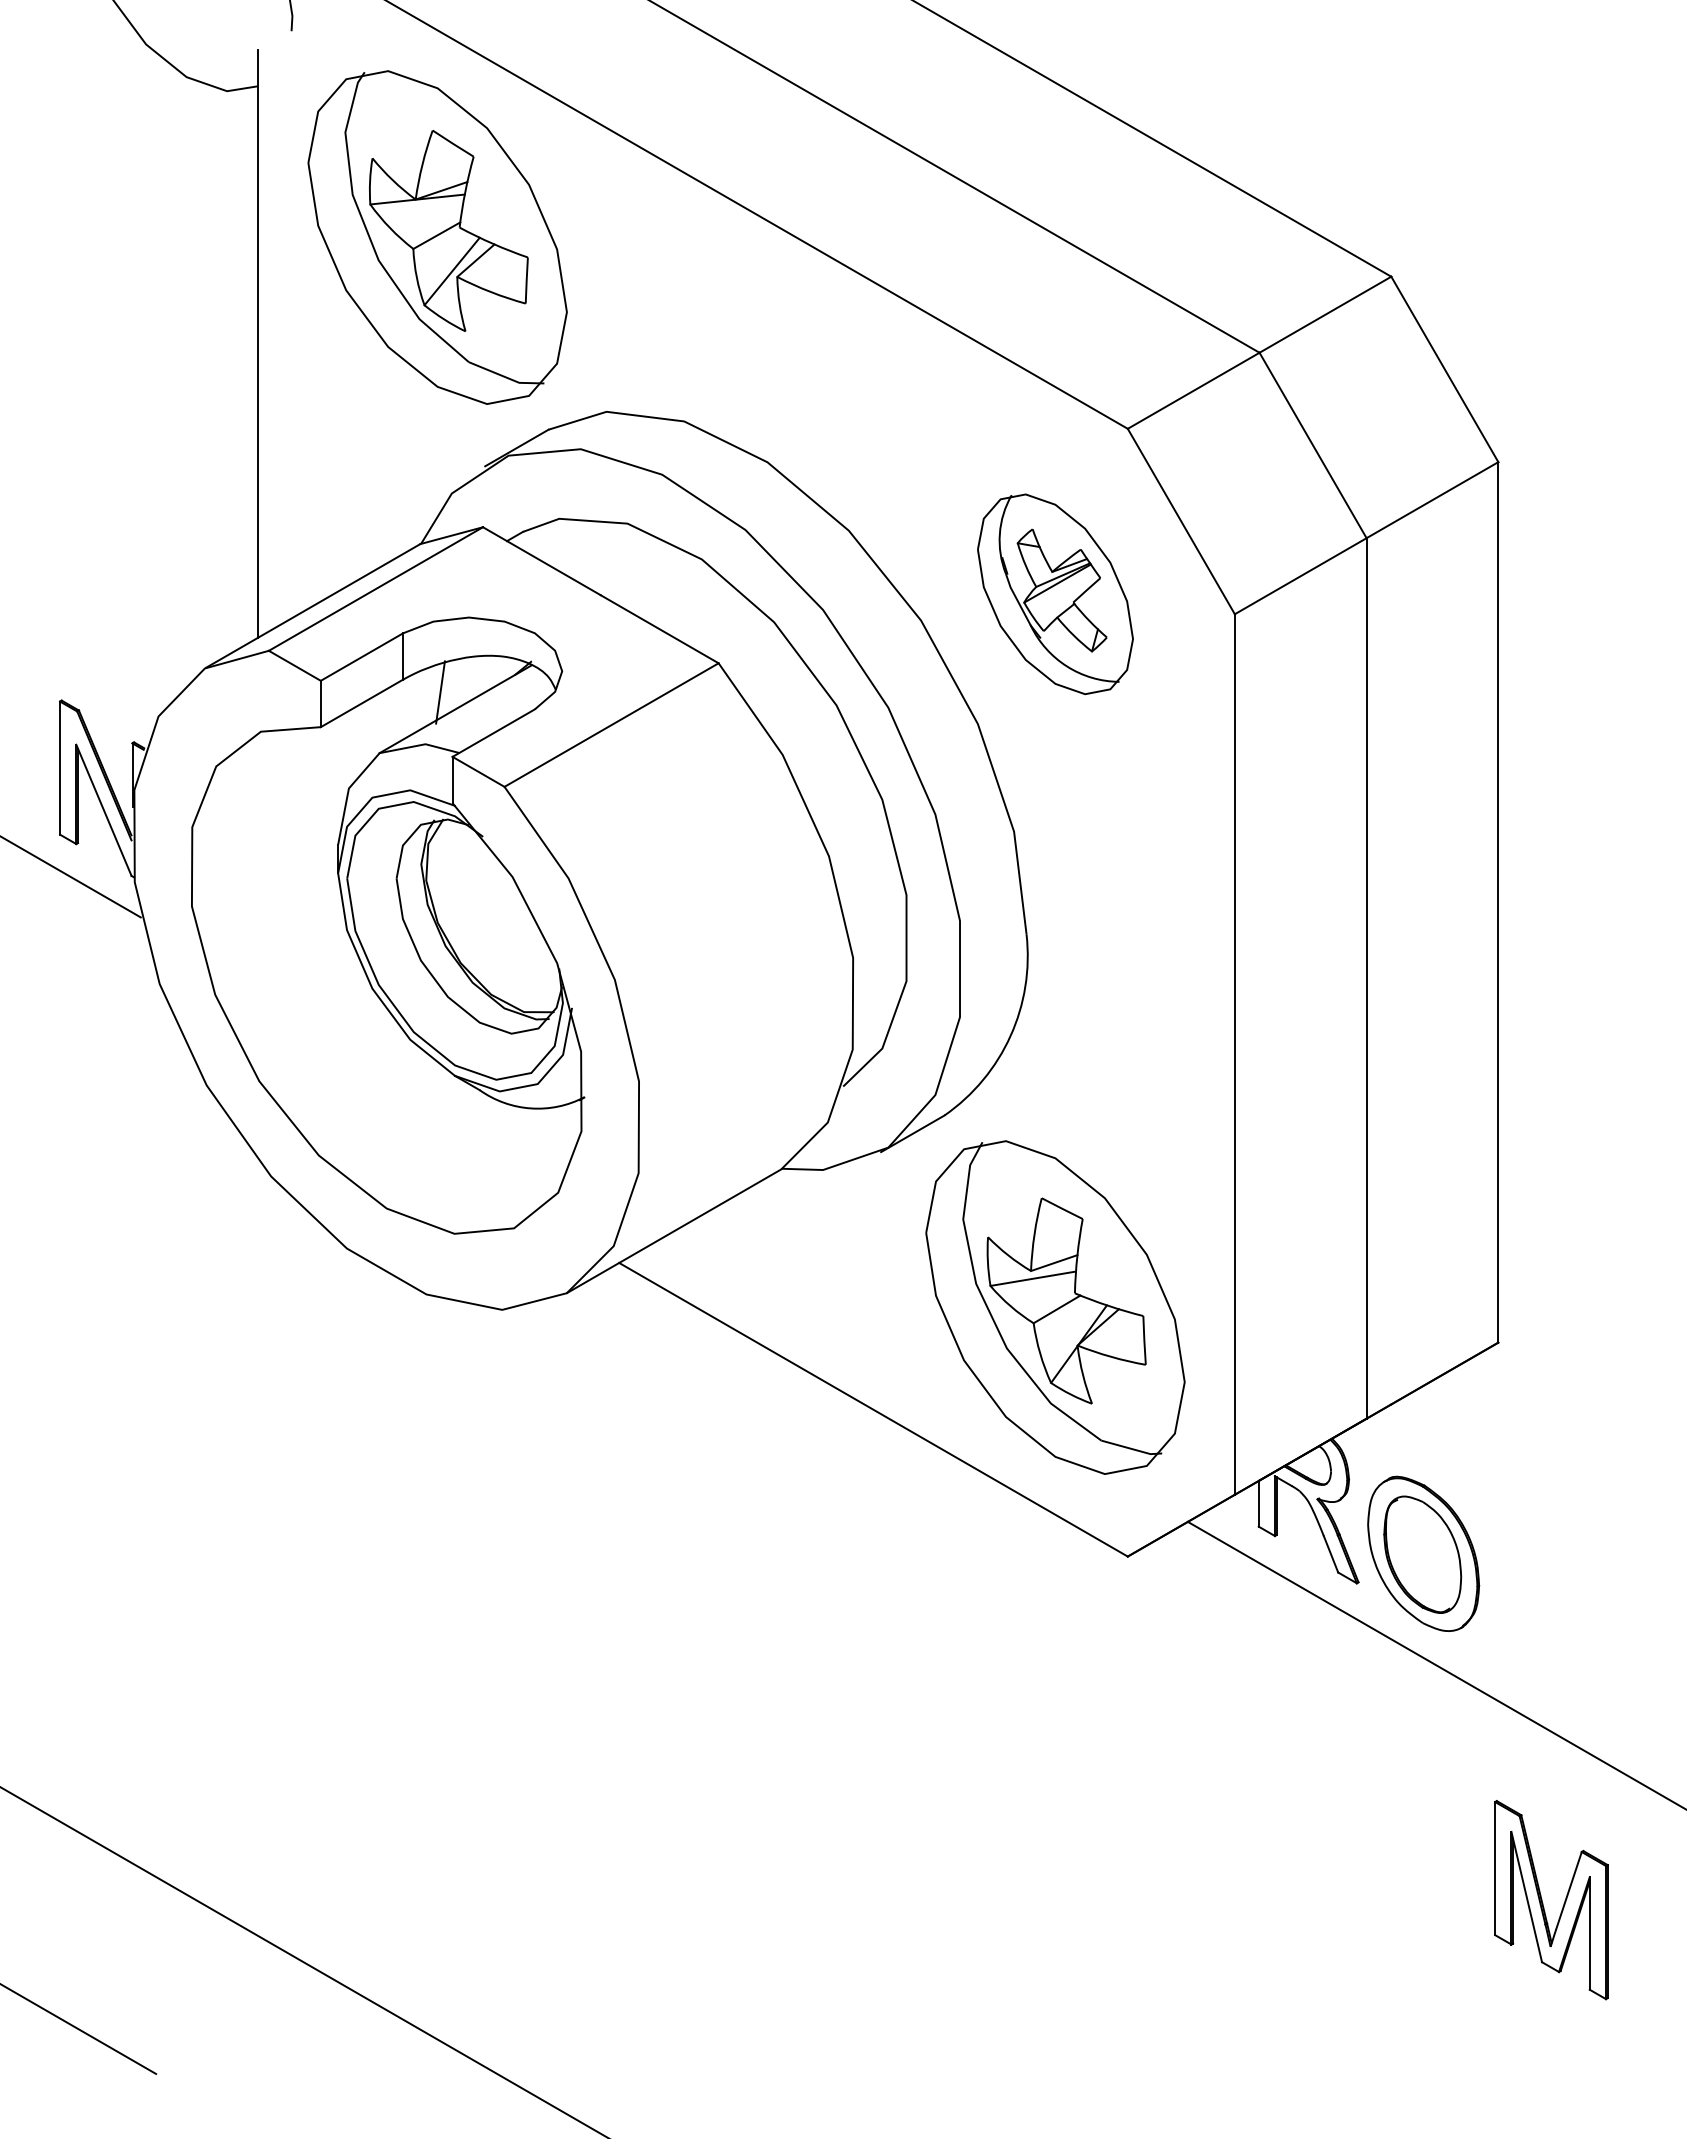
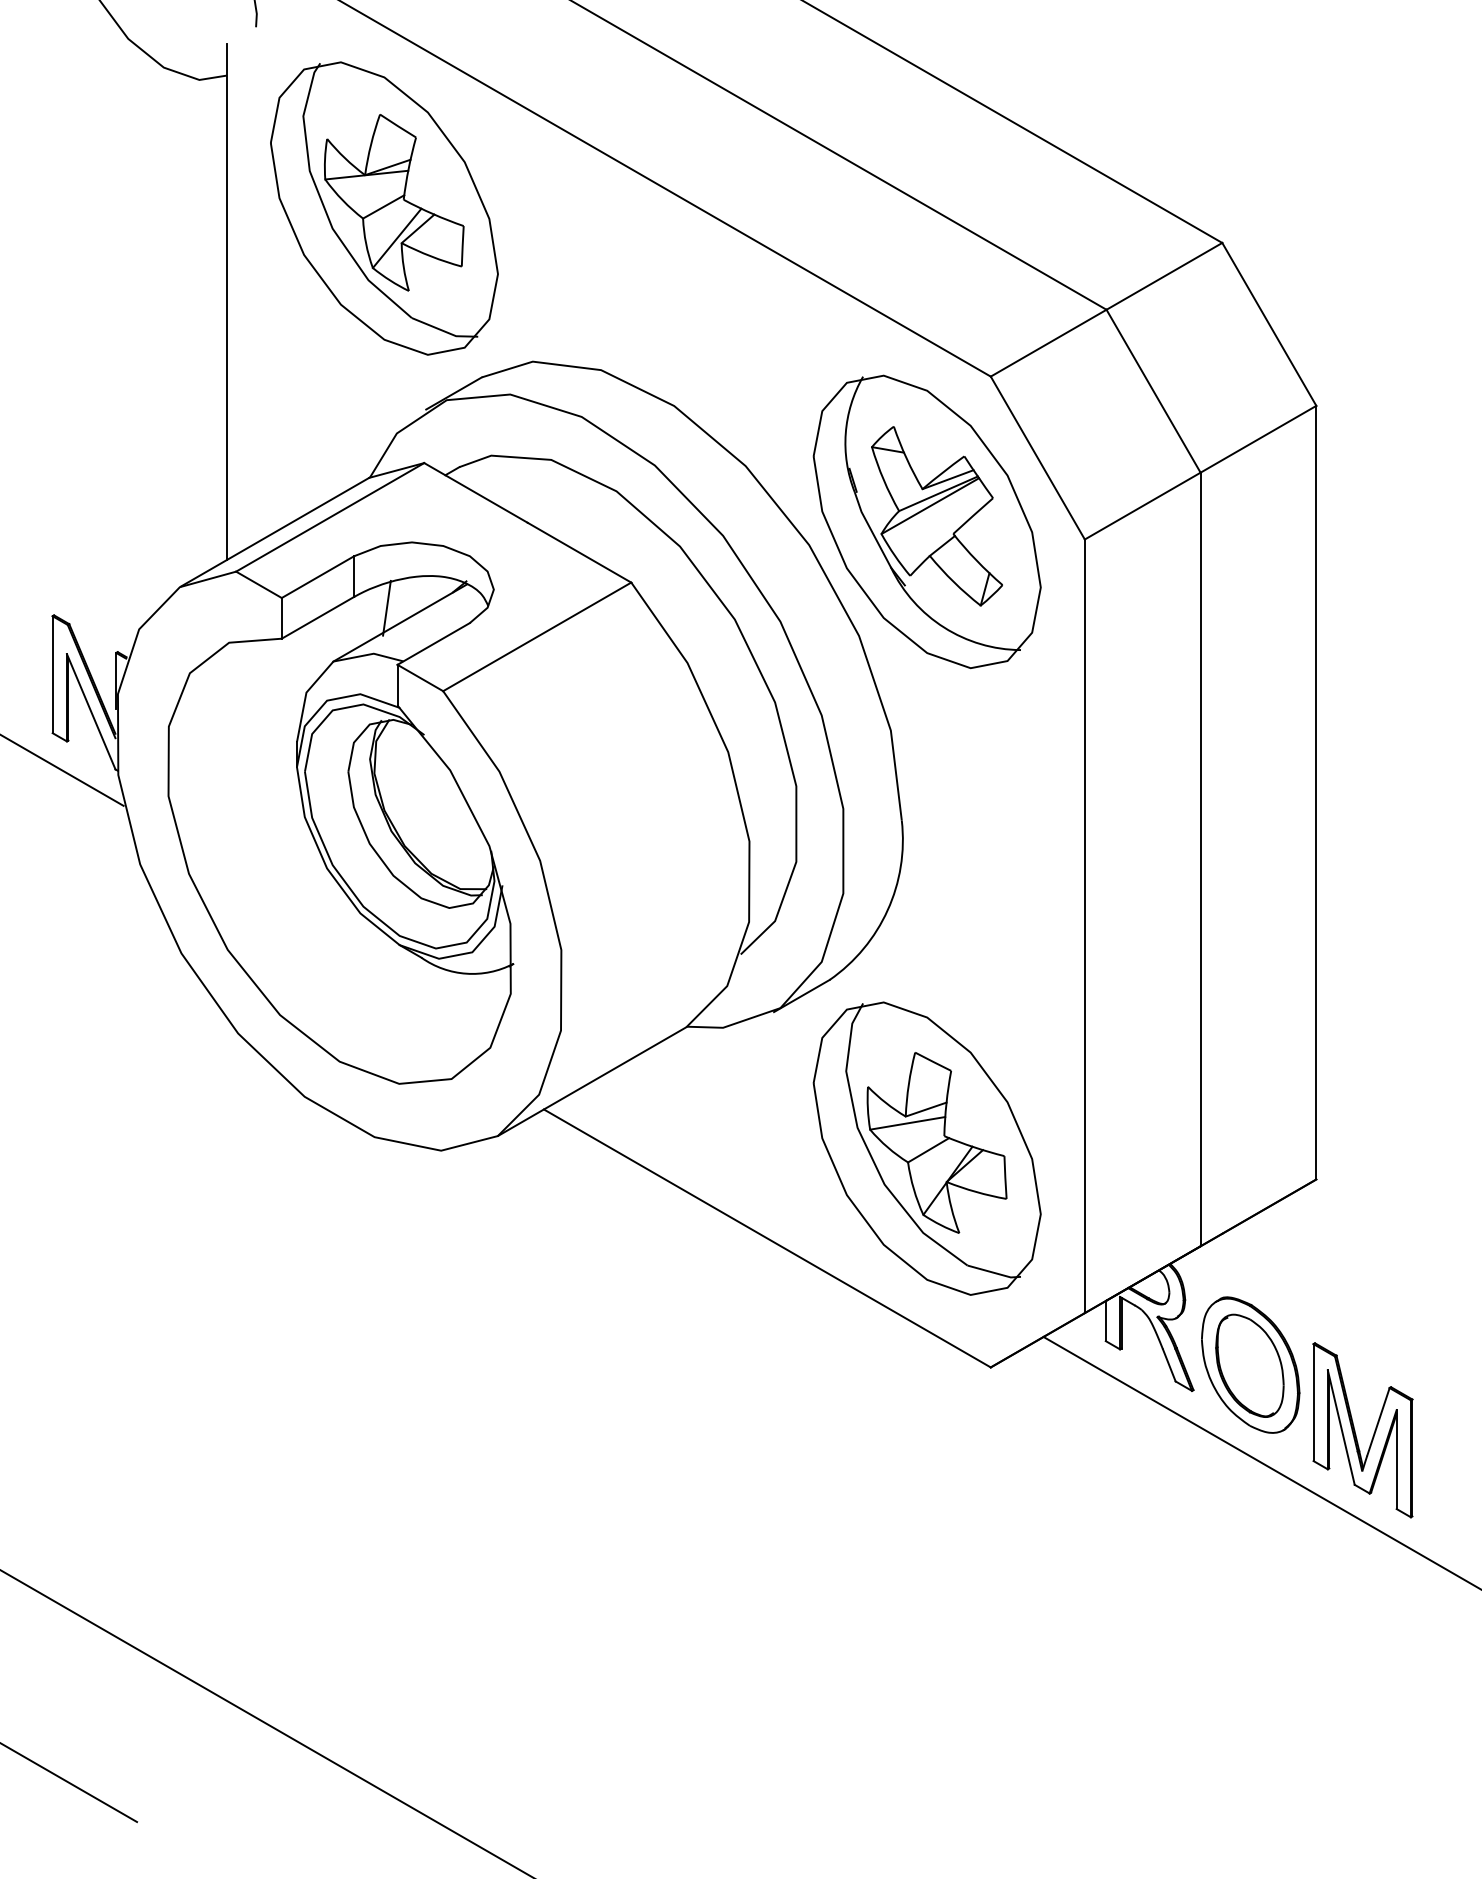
part: (1055, 594) -> (927, 522), size x1.67
part: (1543, 1903) -> (1356, 1433), moved

